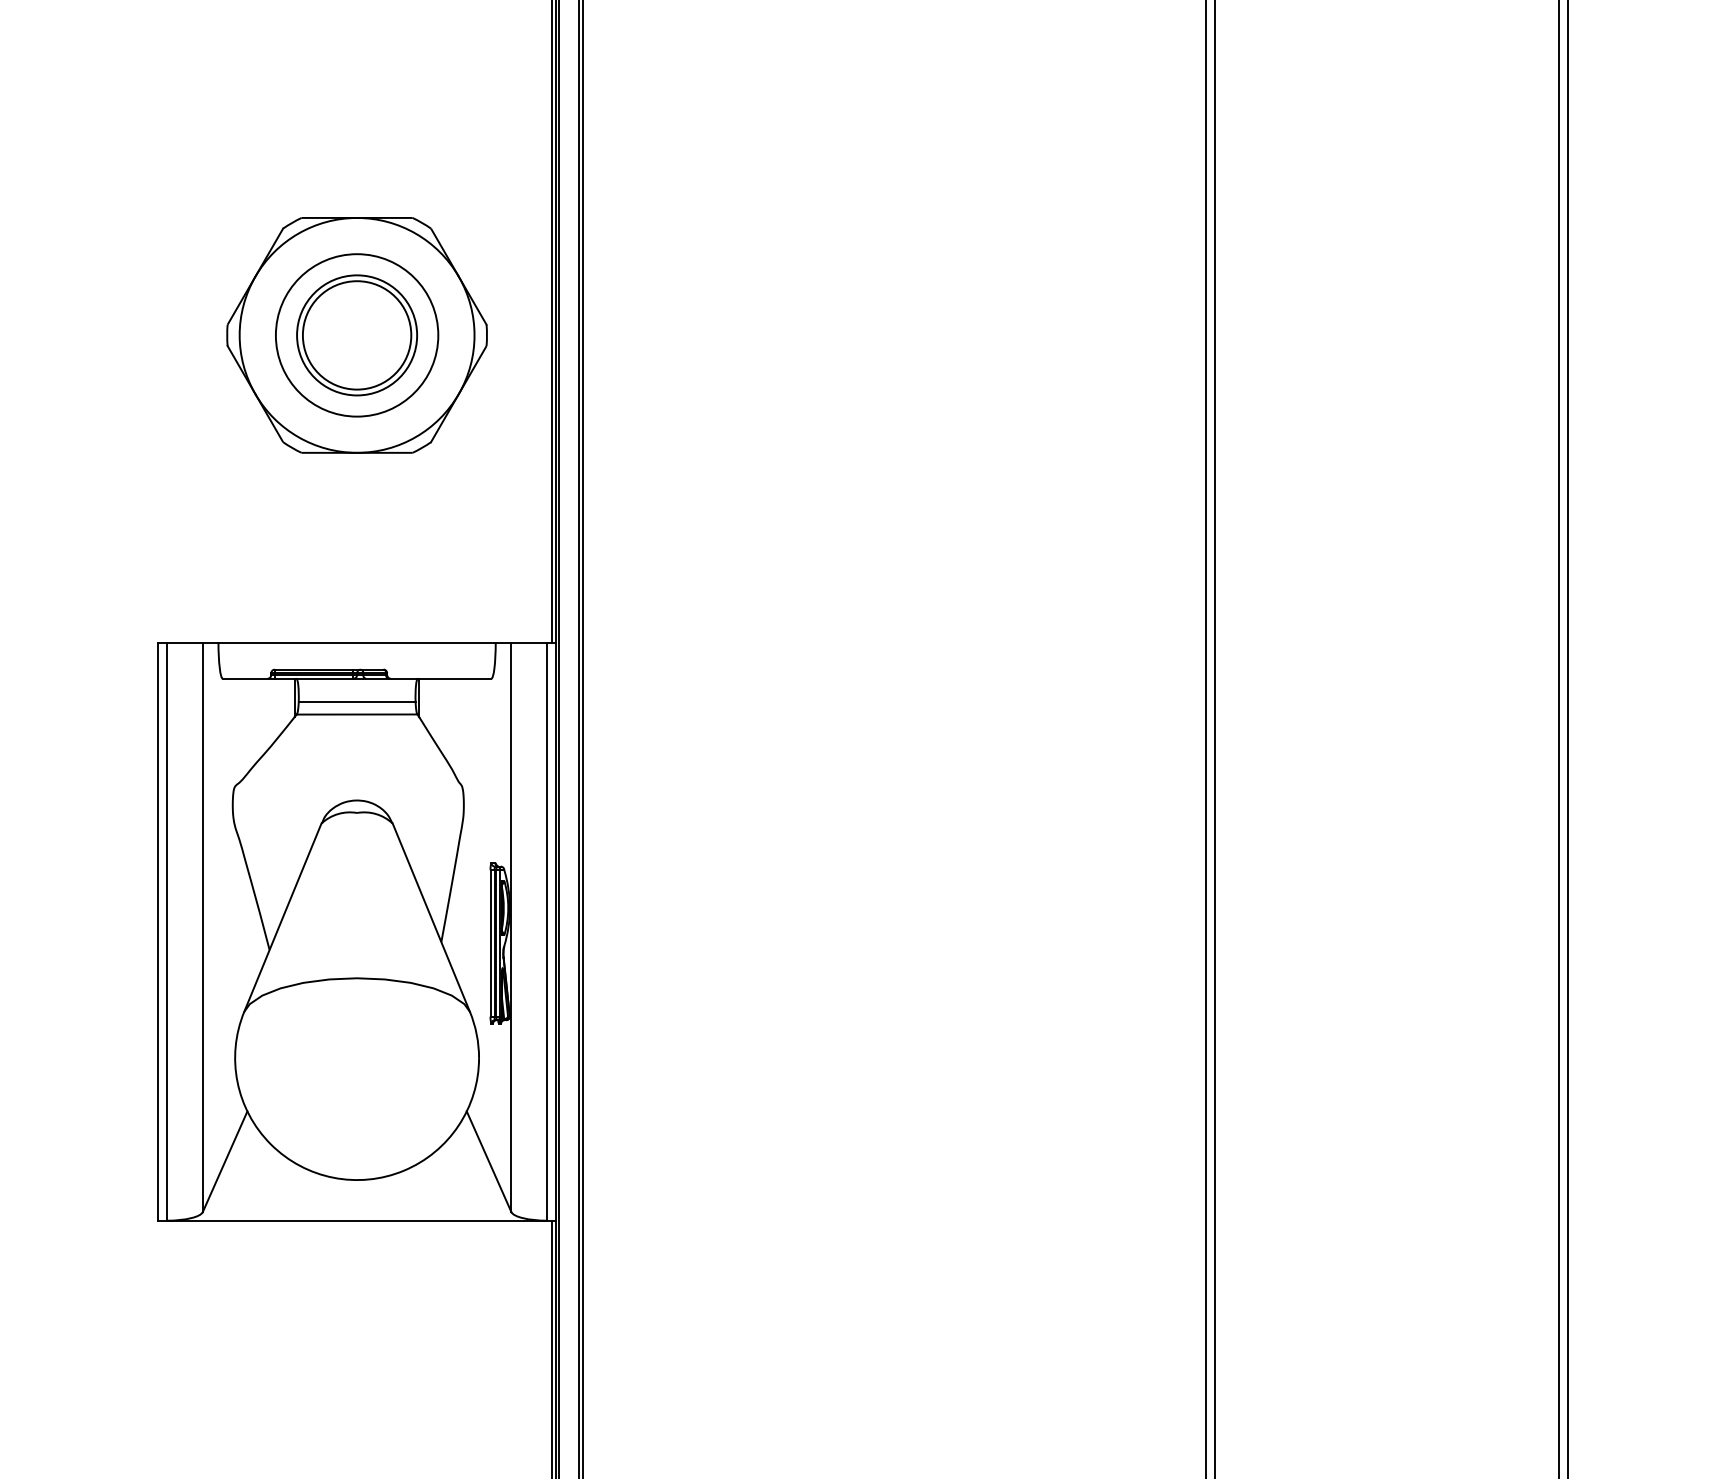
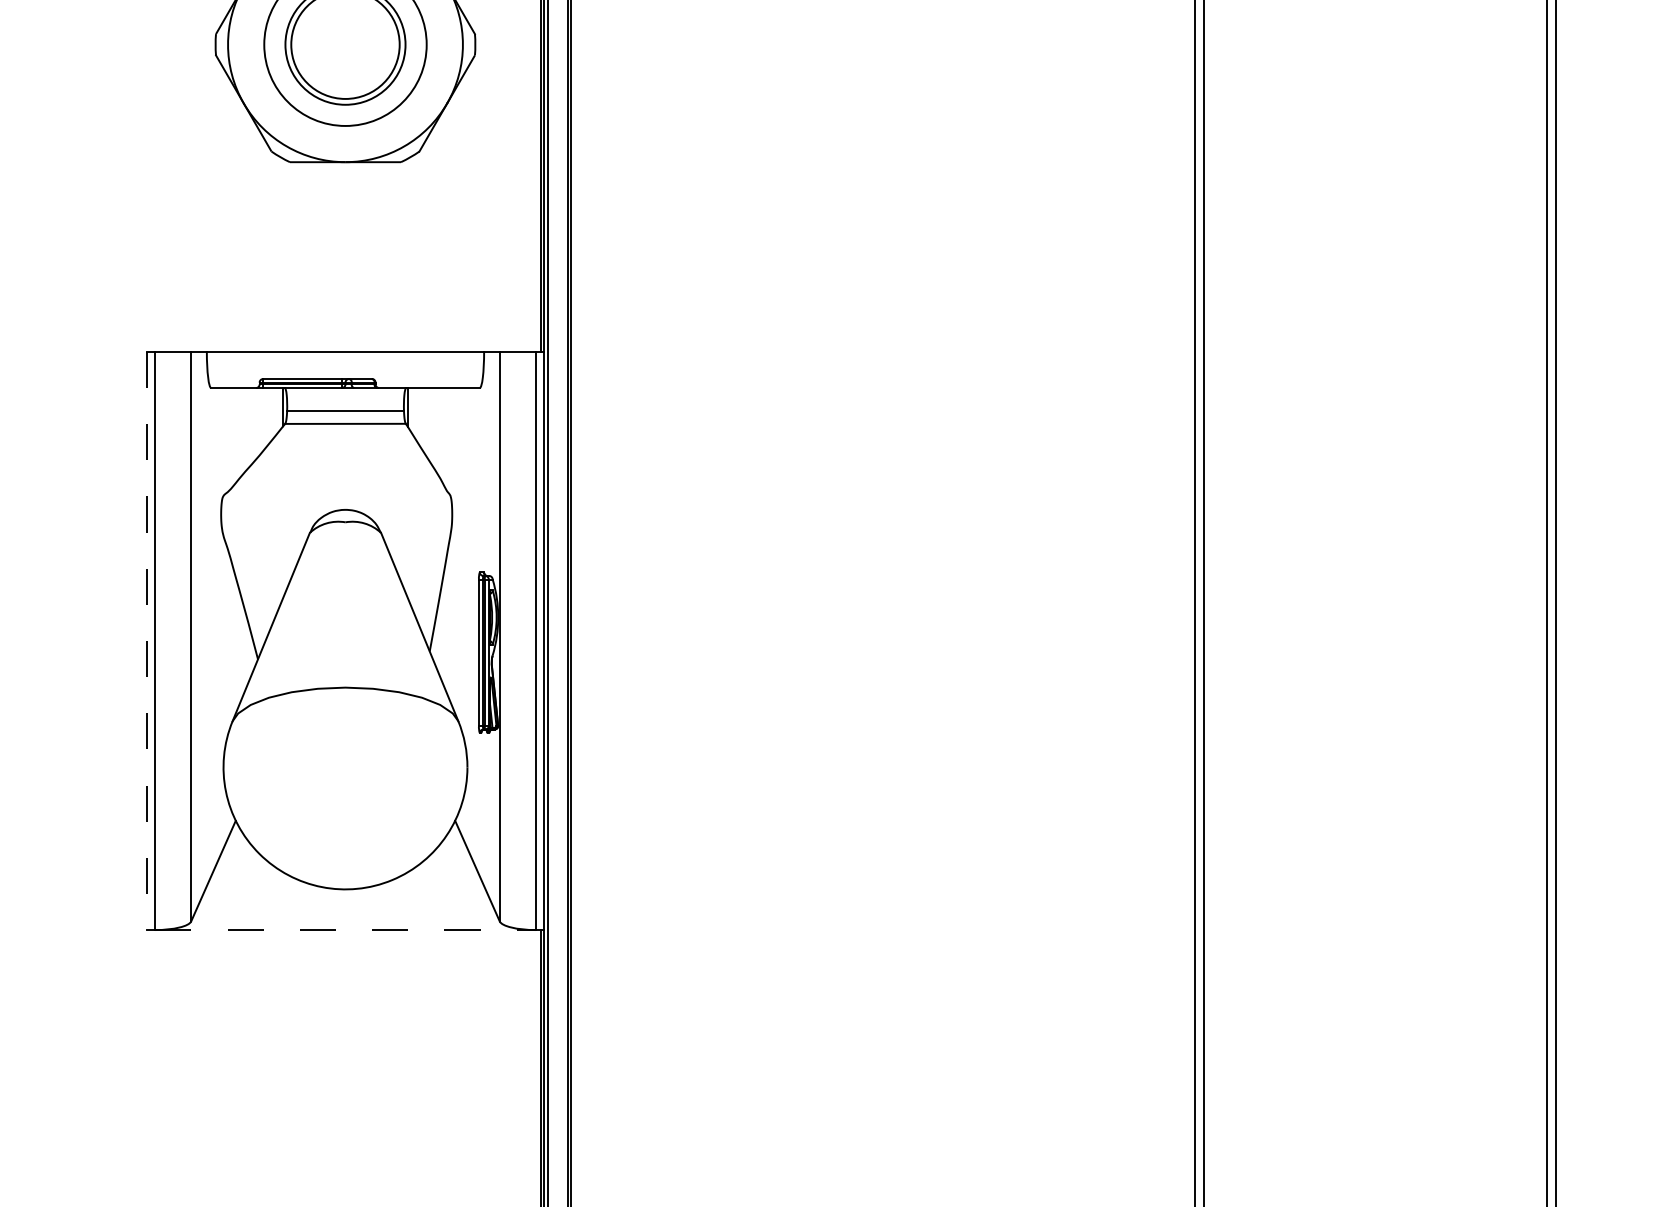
line: (158, 932) -> (146, 641), solid -> dashed
line: (357, 1220) -> (345, 929), solid -> dashed

